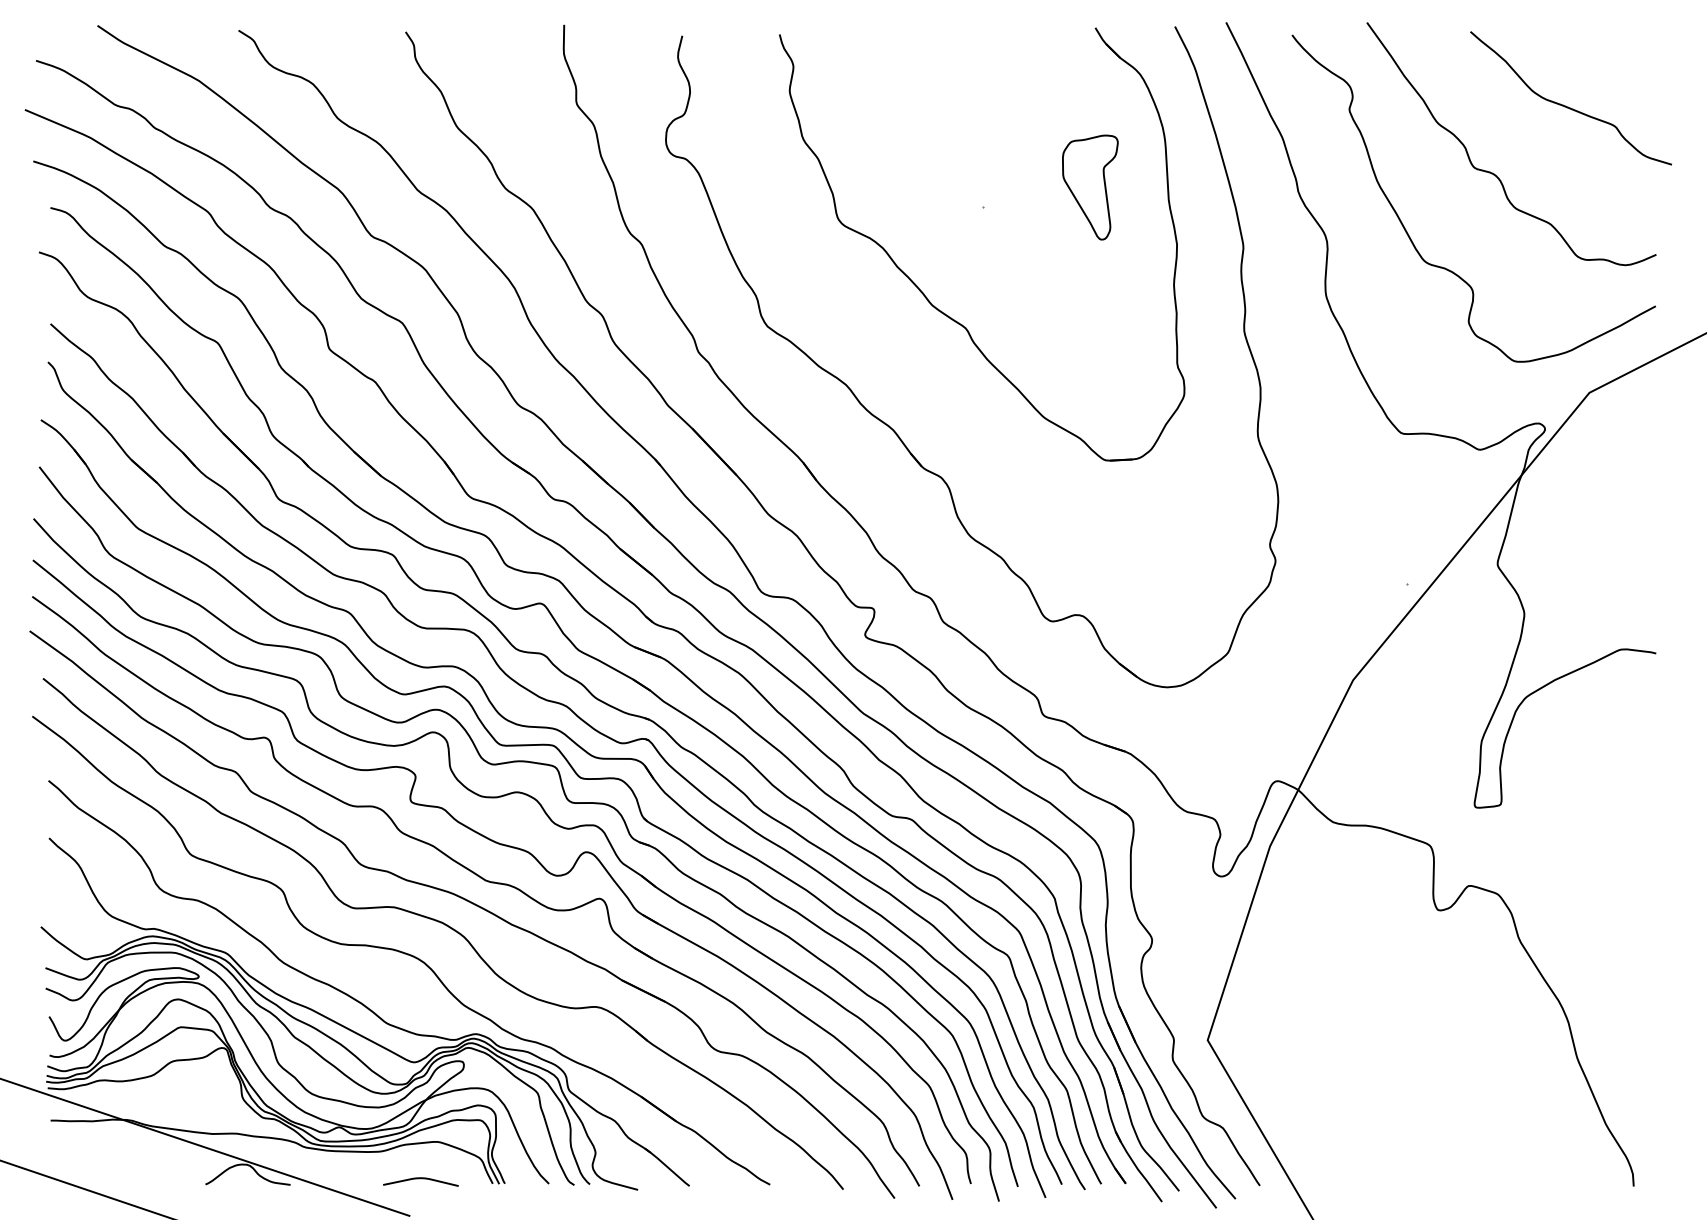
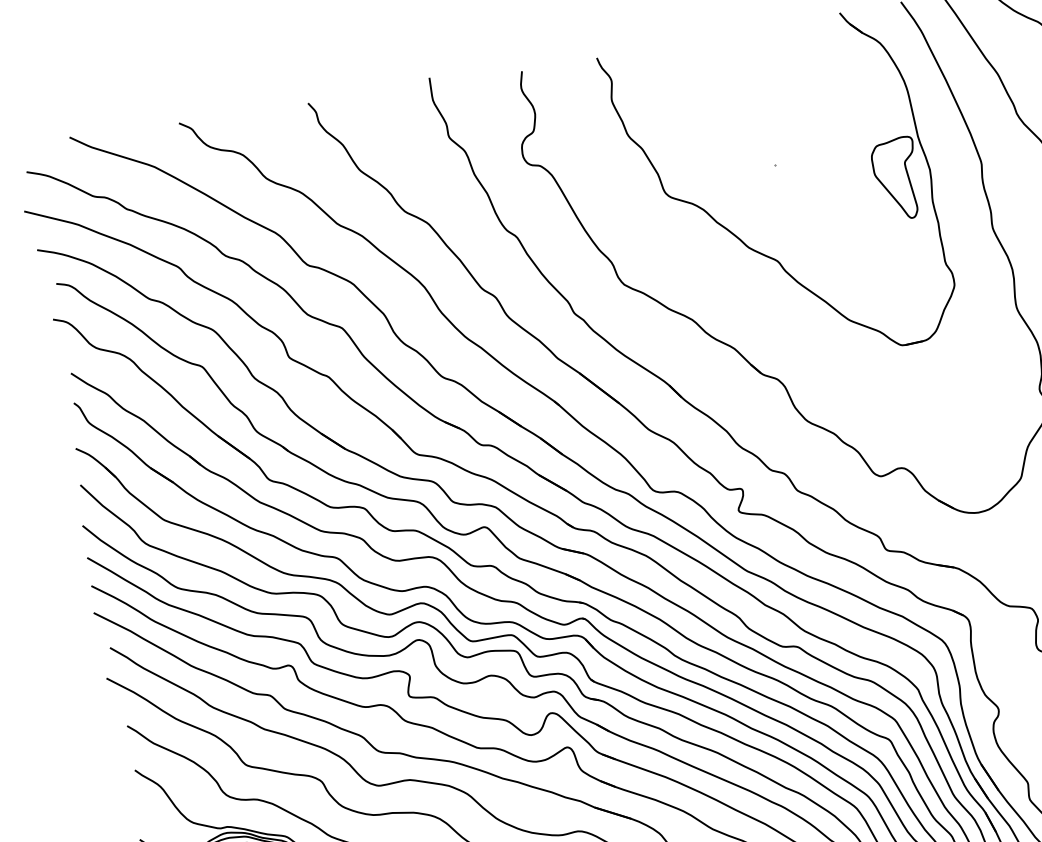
part: (1090, 187) -> (897, 179), moved

